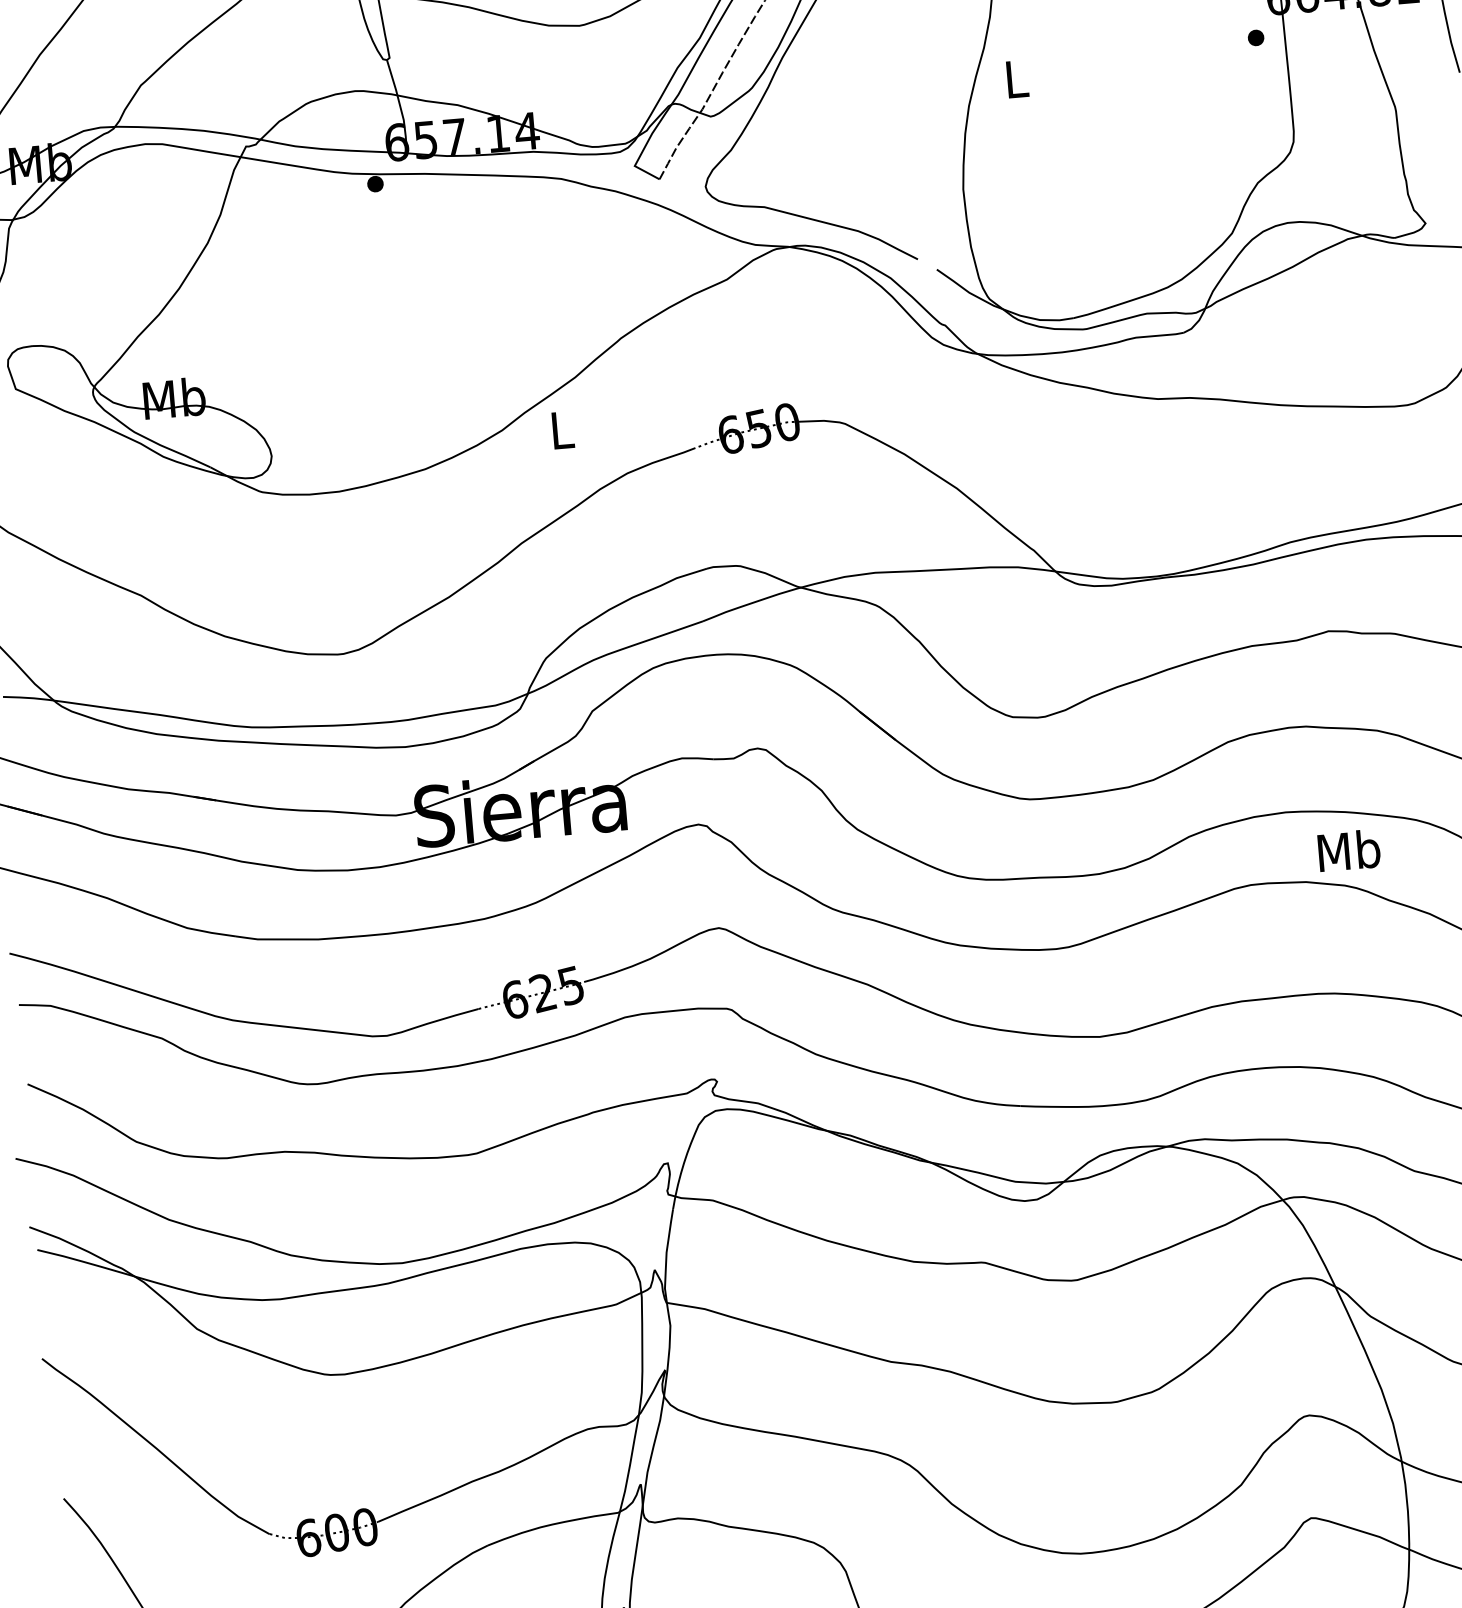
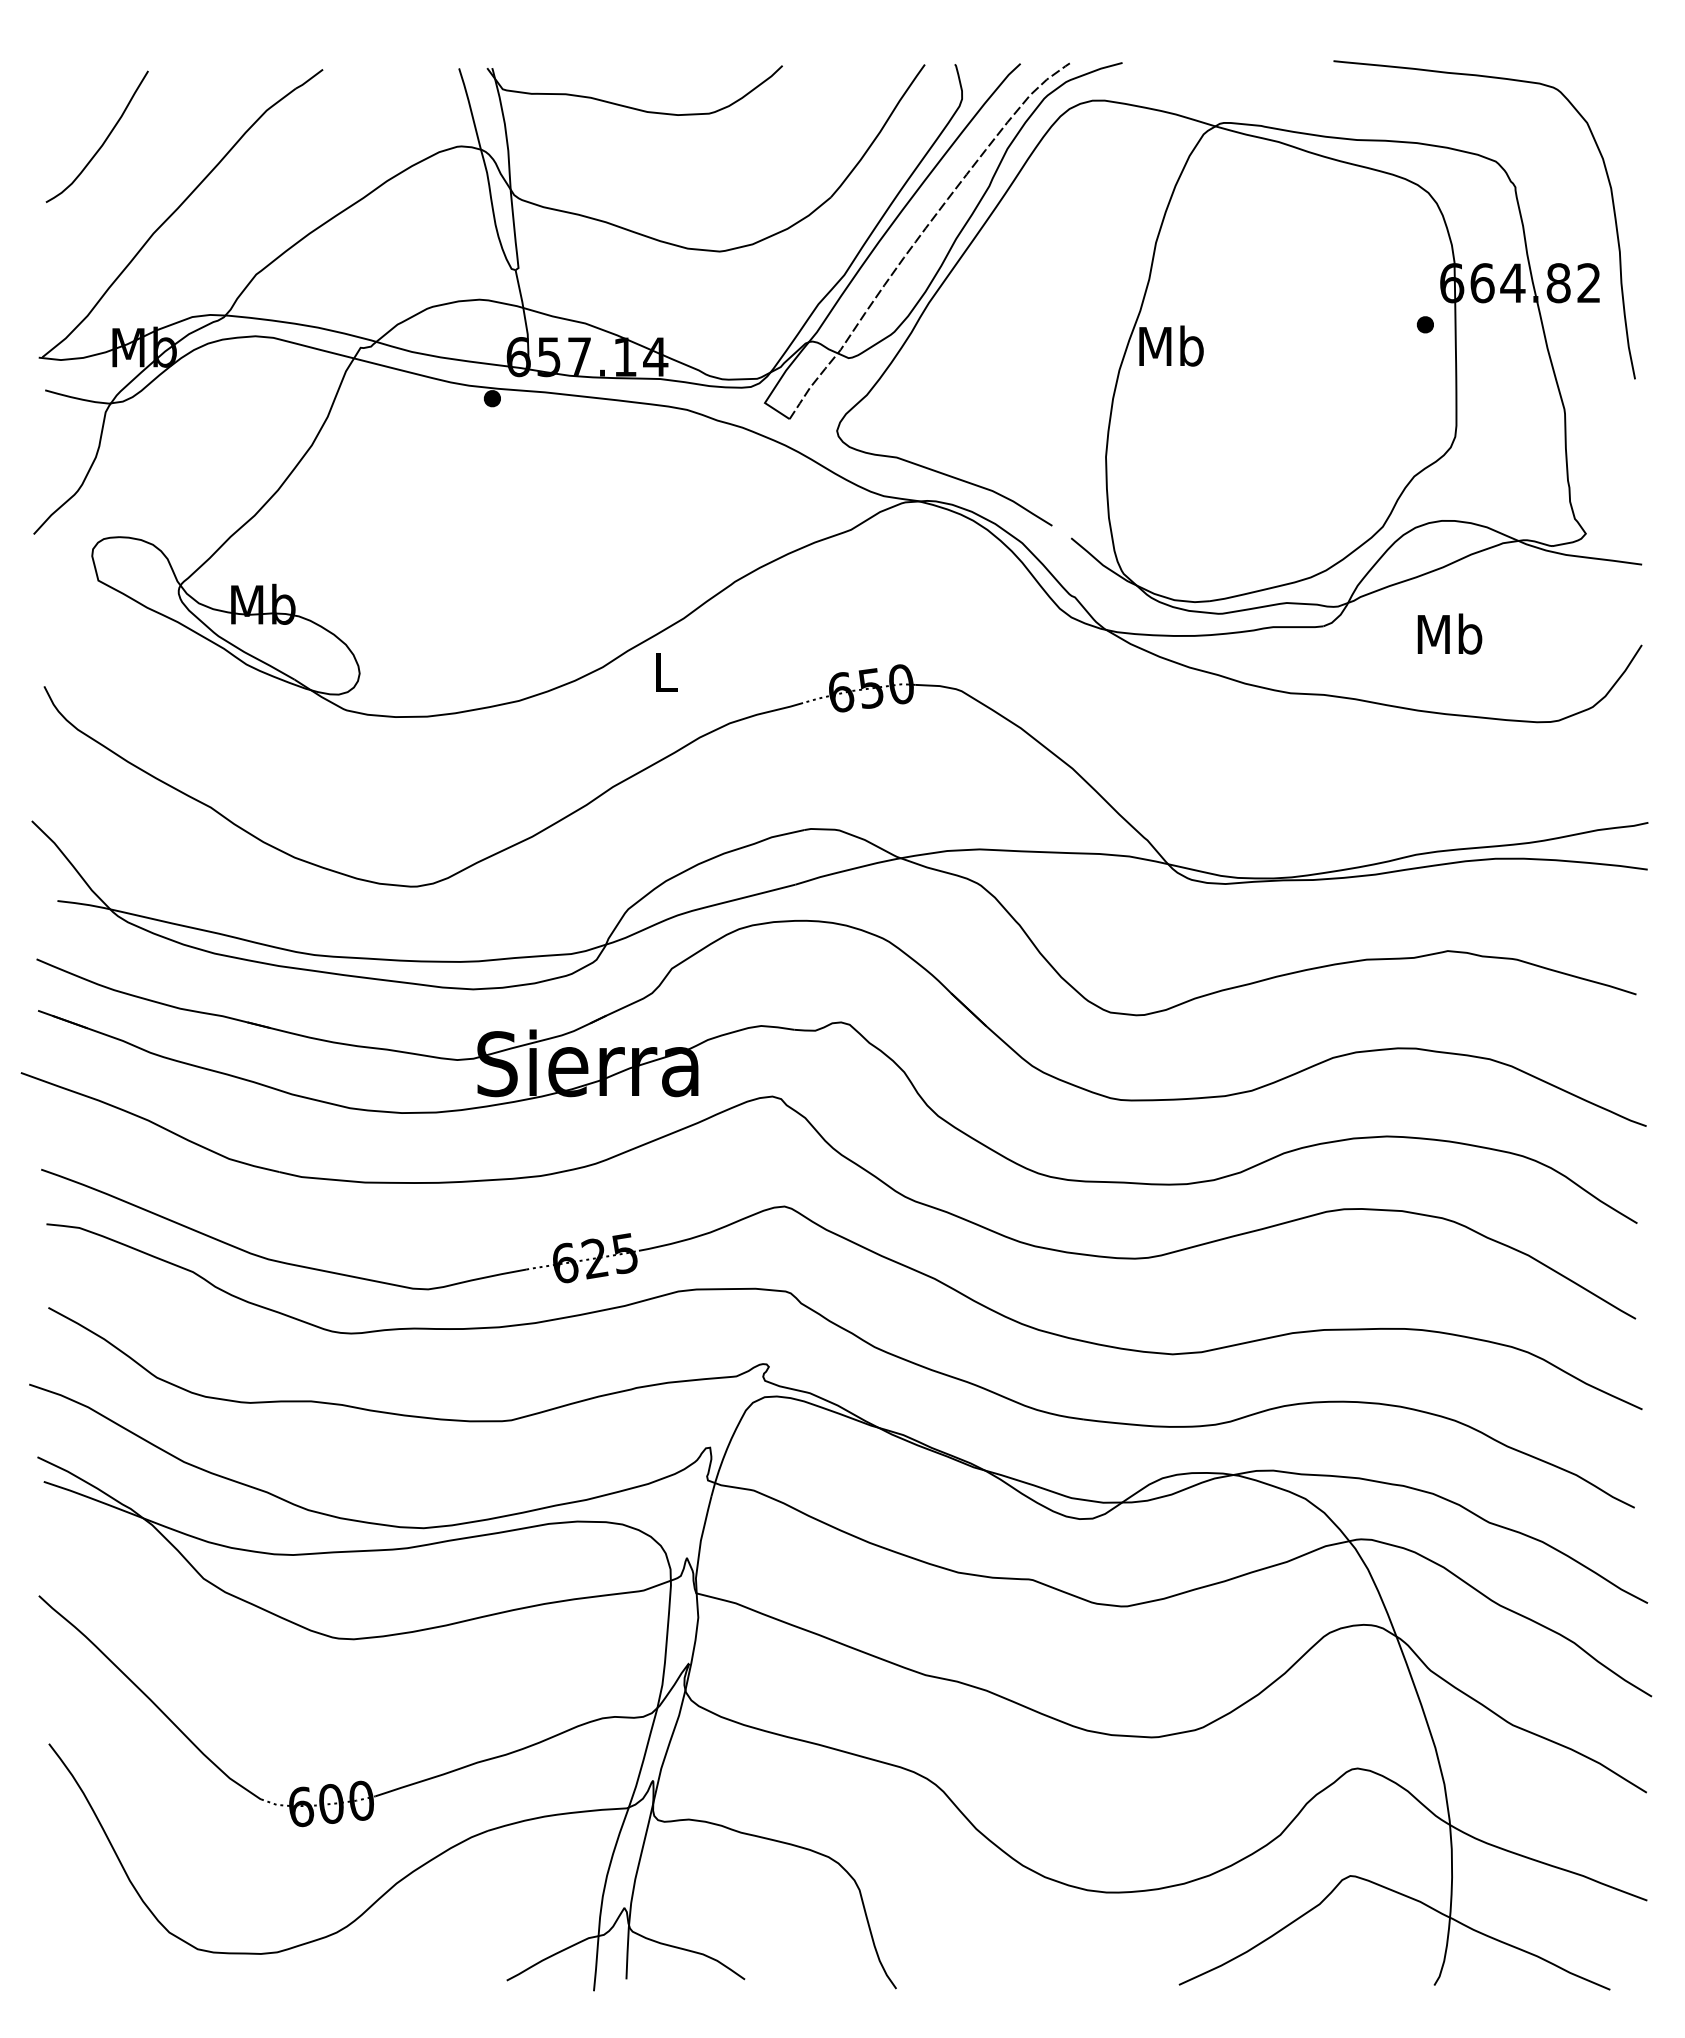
text: (1016, 78) -> (1171, 345), L -> Mb
text: (1348, 850) -> (1449, 633), moved

